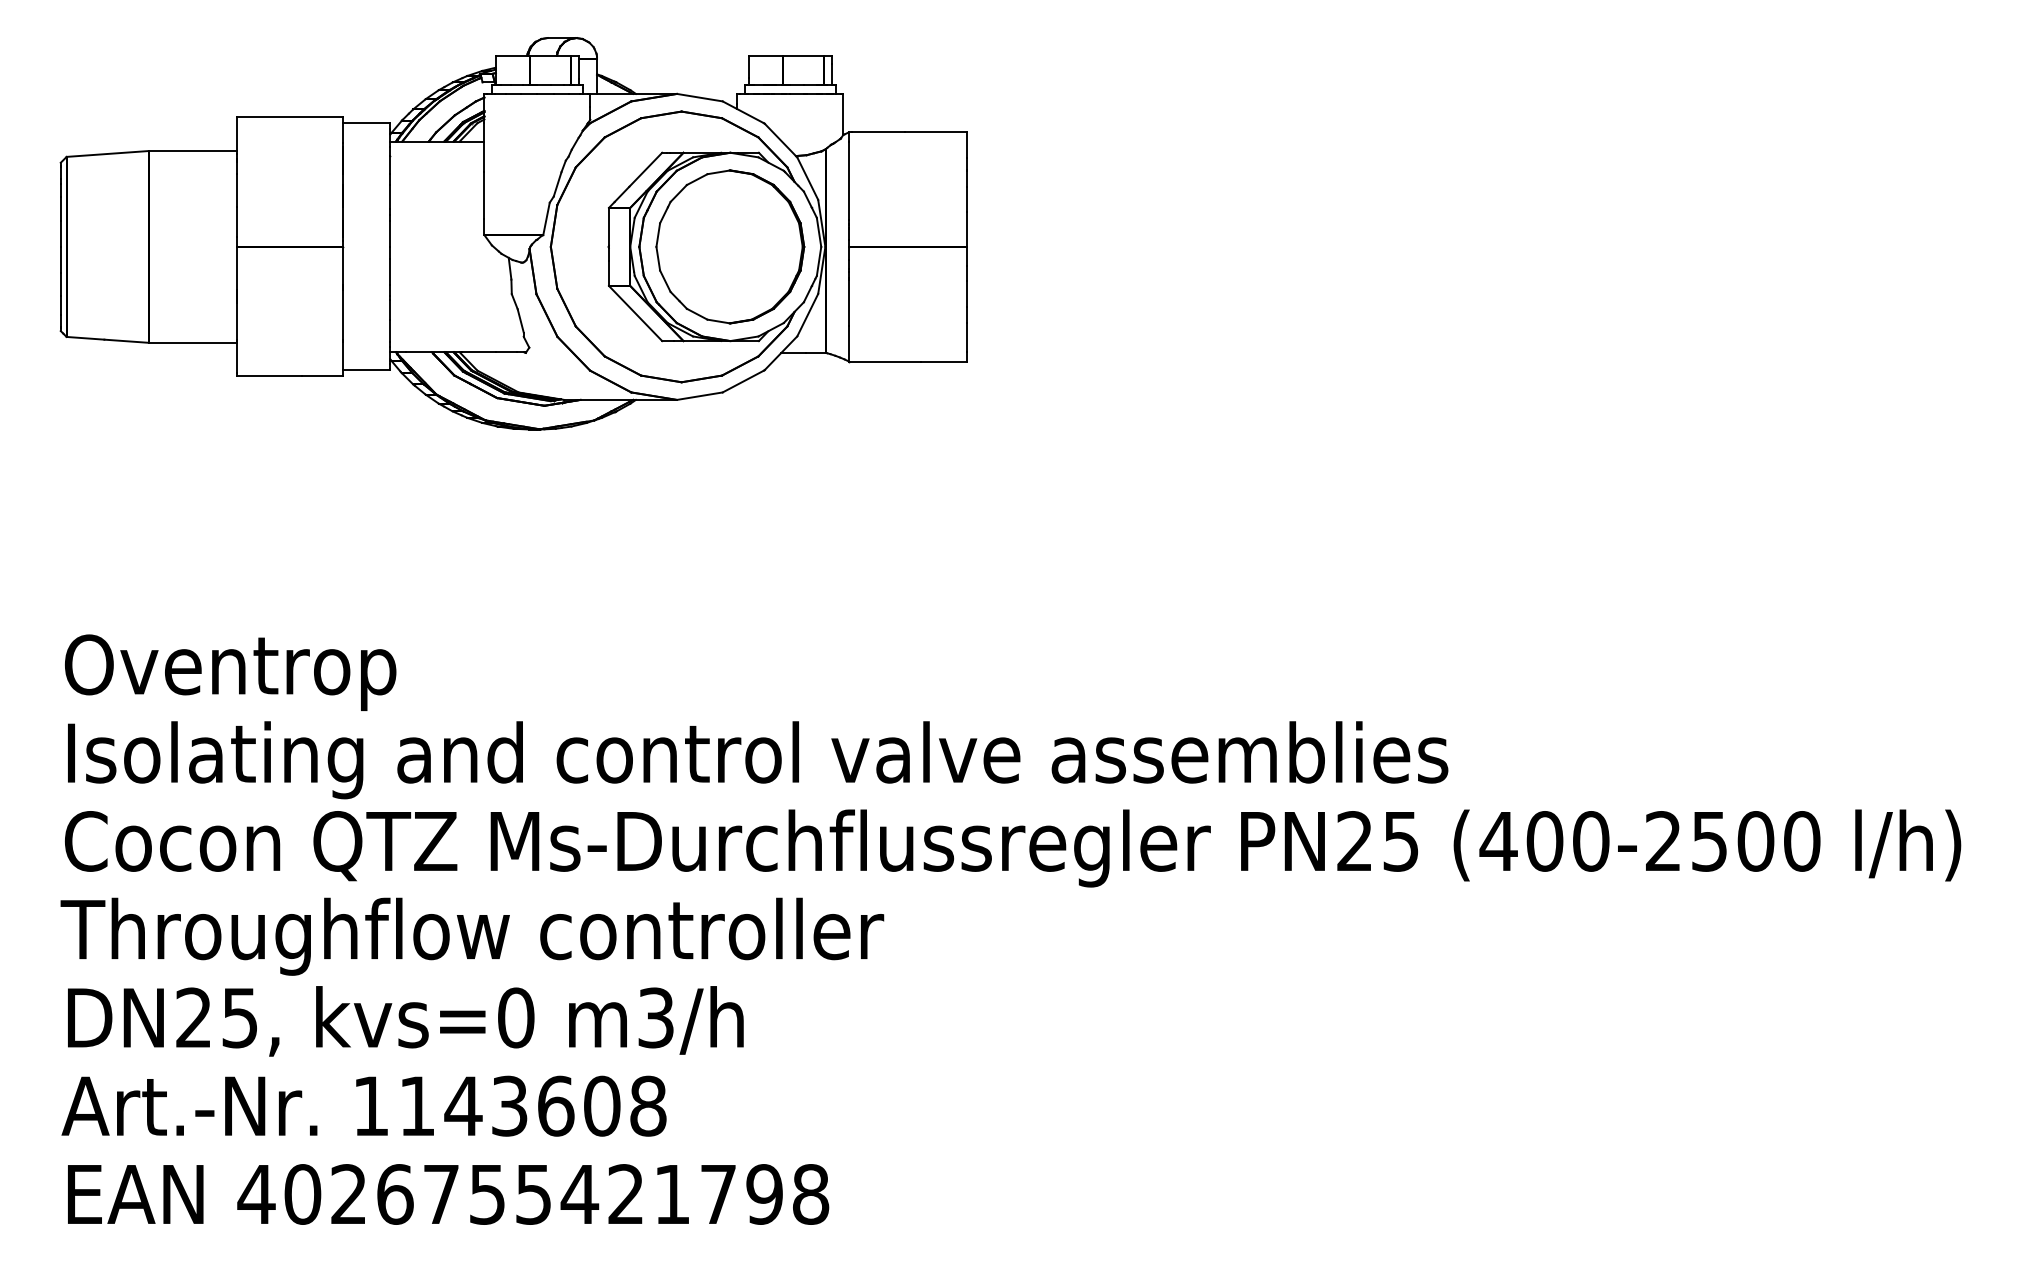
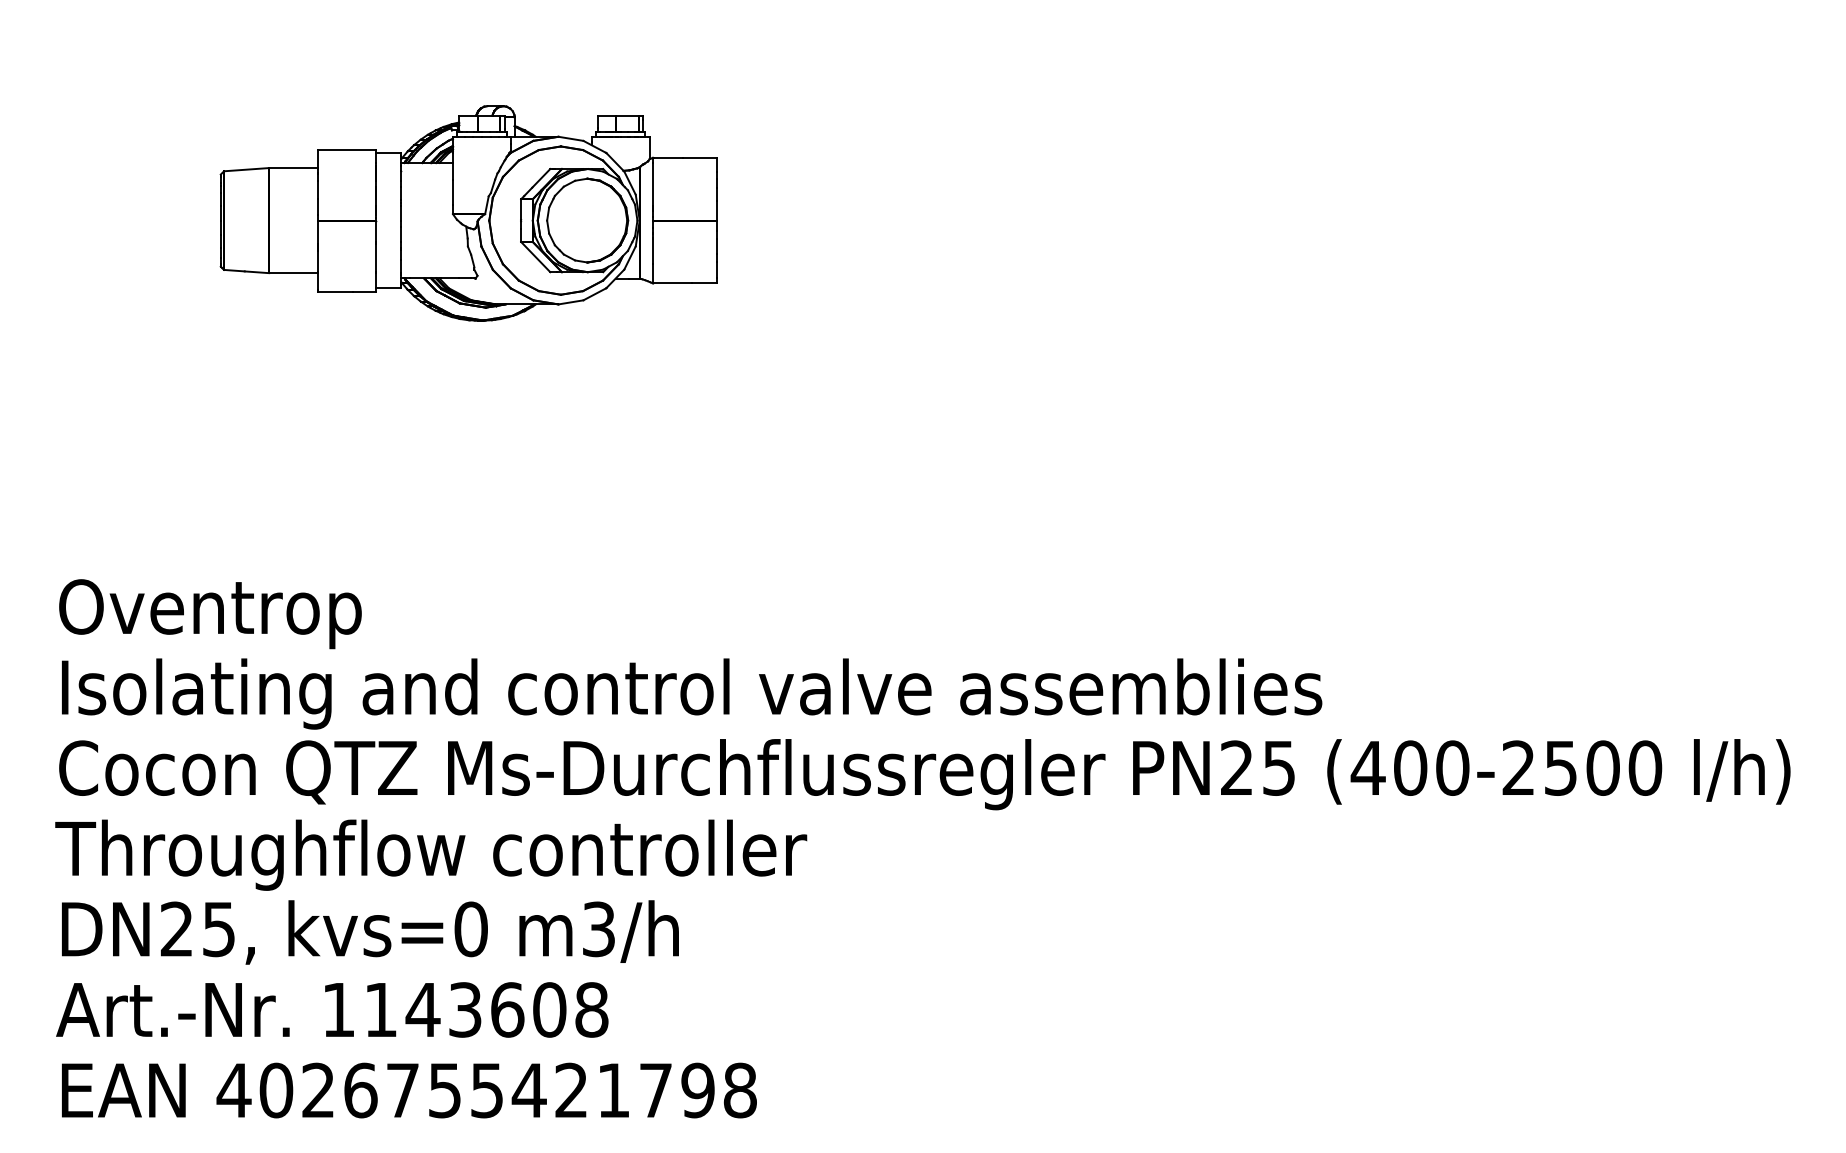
part: (513, 233) -> (468, 213), size x0.6

